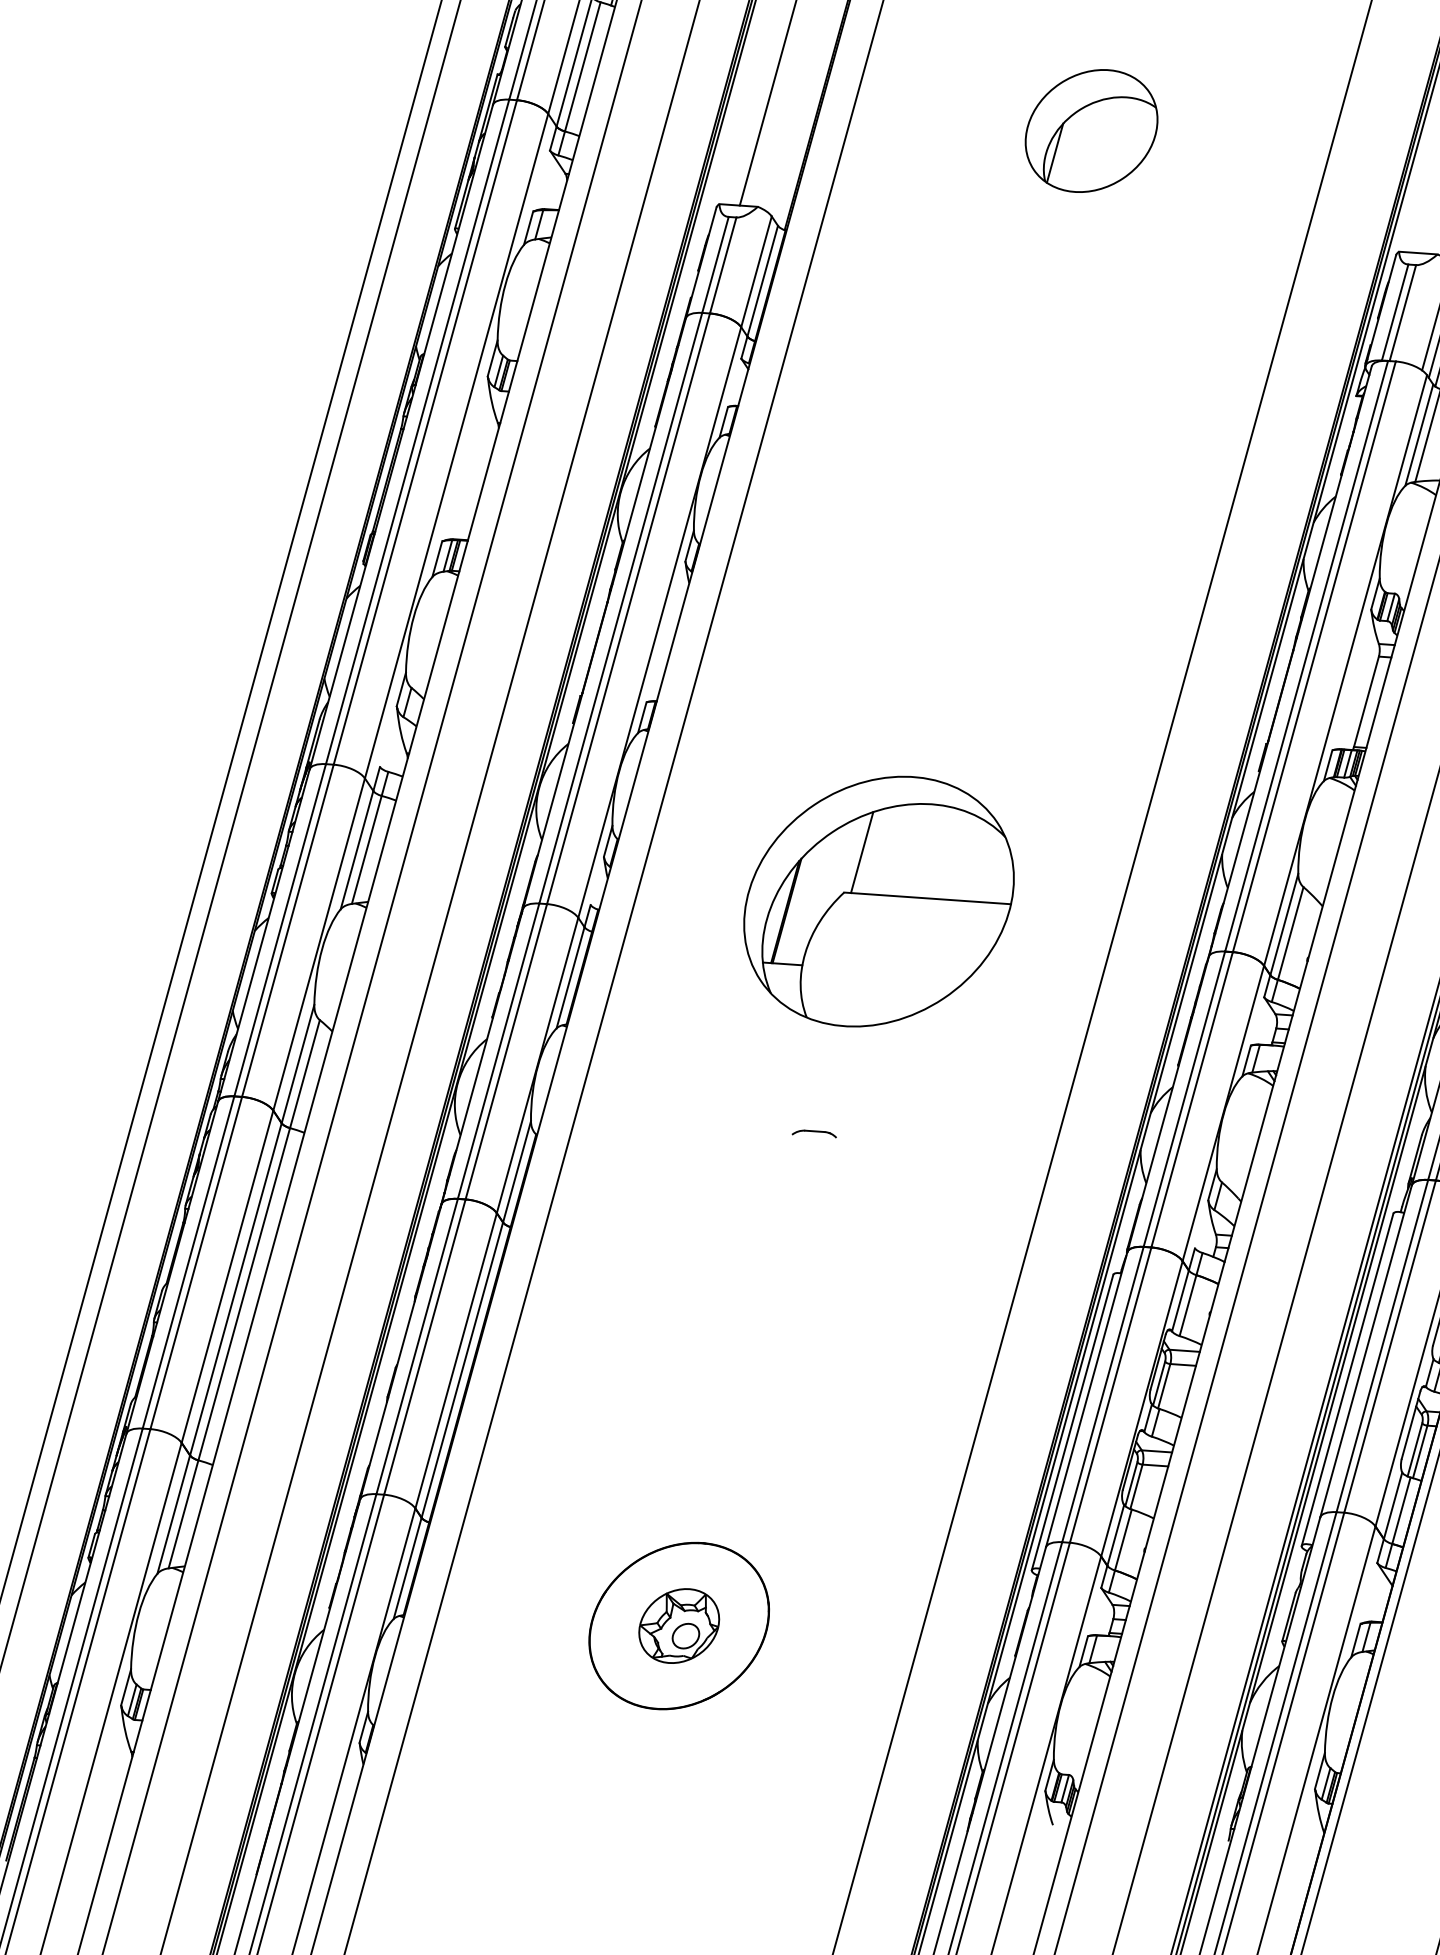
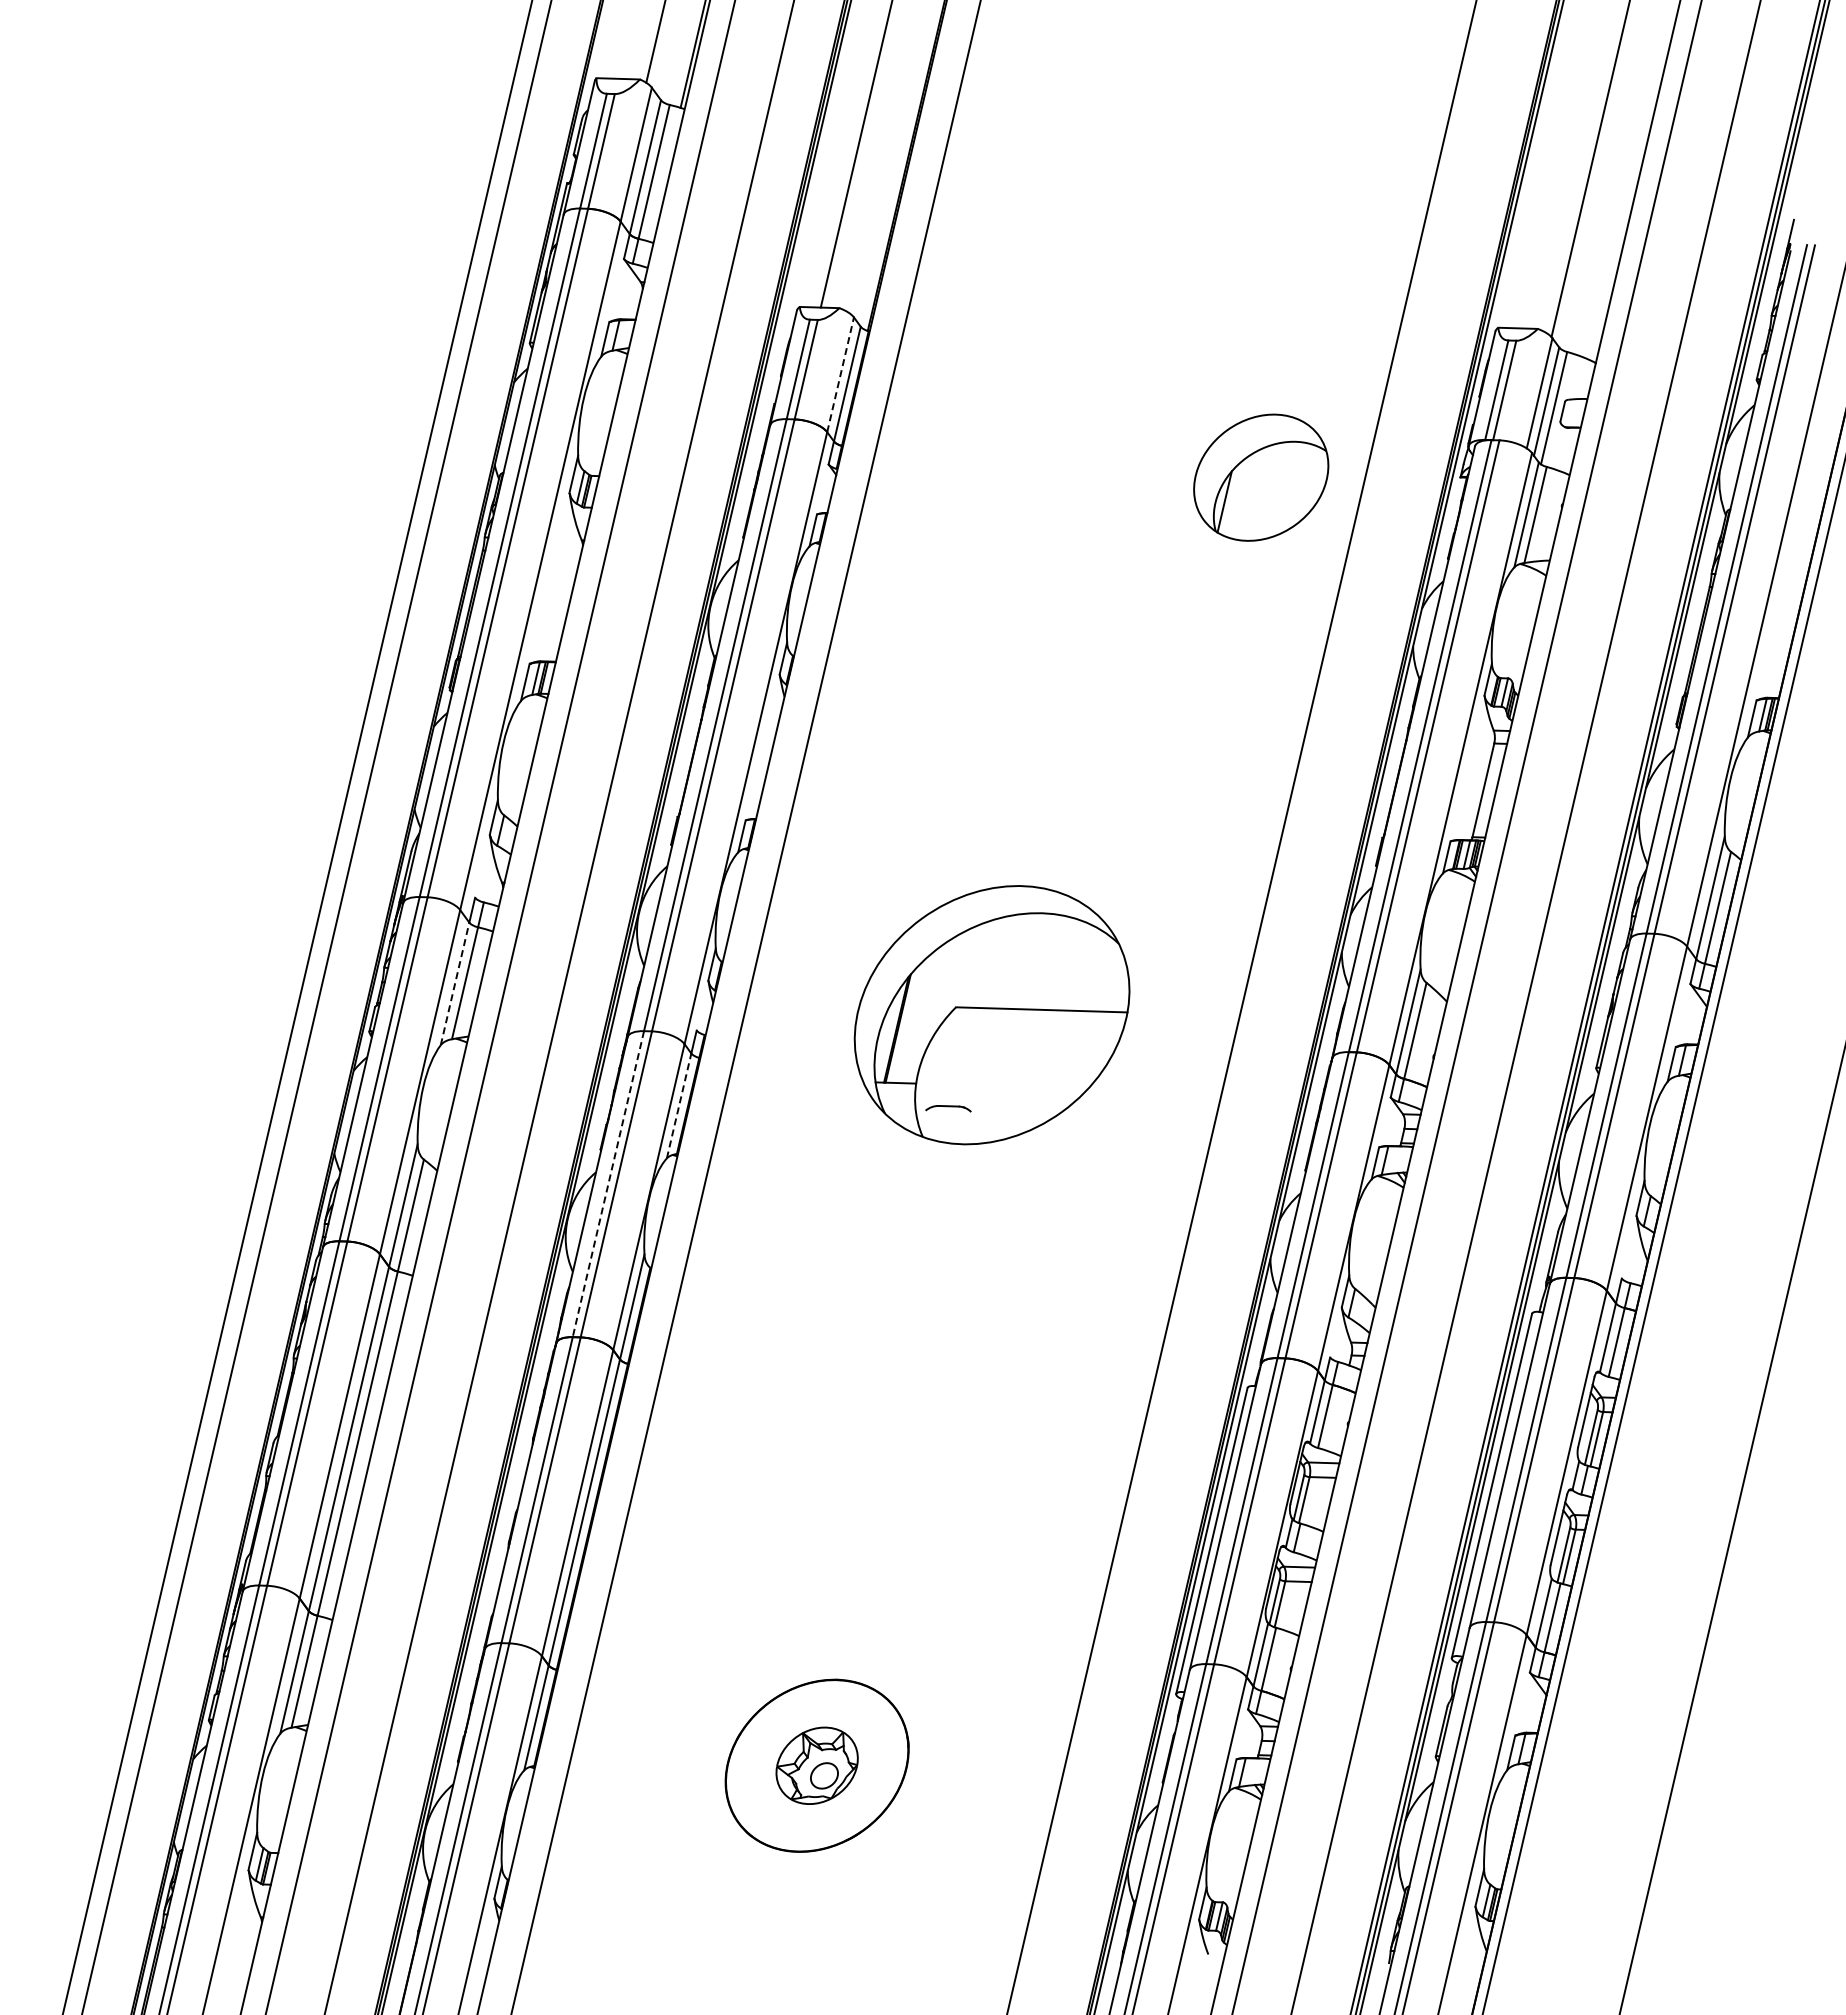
part: (1091, 130) -> (1261, 477), moved
line: (756, 271) -> (840, 374), solid -> dashed
line: (357, 849) -> (455, 983), solid -> dashed
line: (861, 852) -> (972, 965), removed
line: (570, 977) -> (679, 1105), solid -> dashed
line: (498, 1051) -> (608, 1184), solid -> dashed
part: (814, 1133) -> (948, 1108), moved

